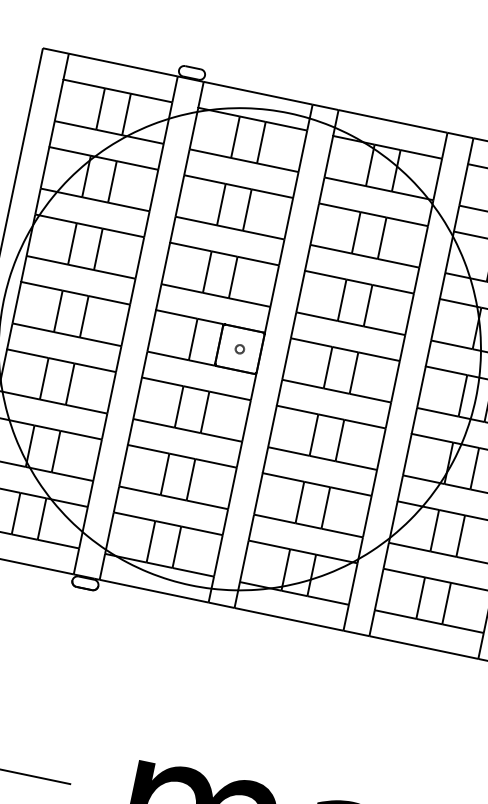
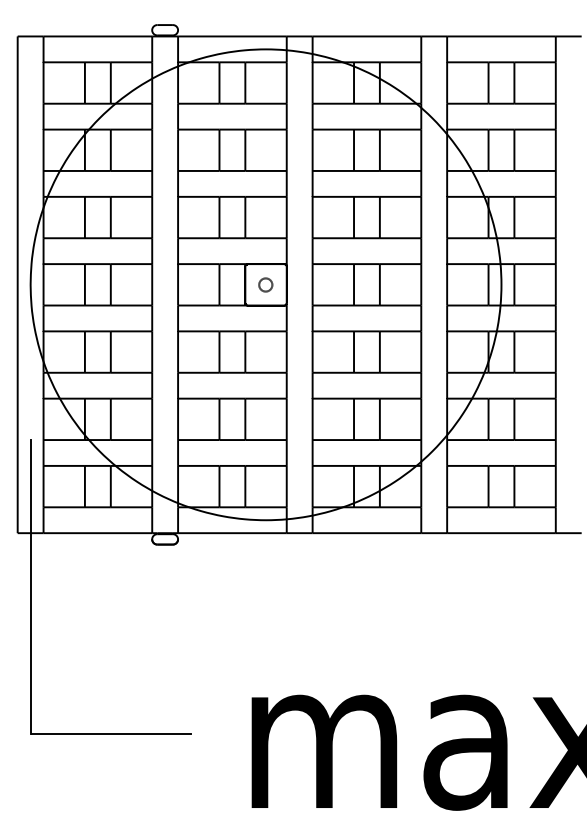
part: (240, 349) -> (266, 284), size x1.6

